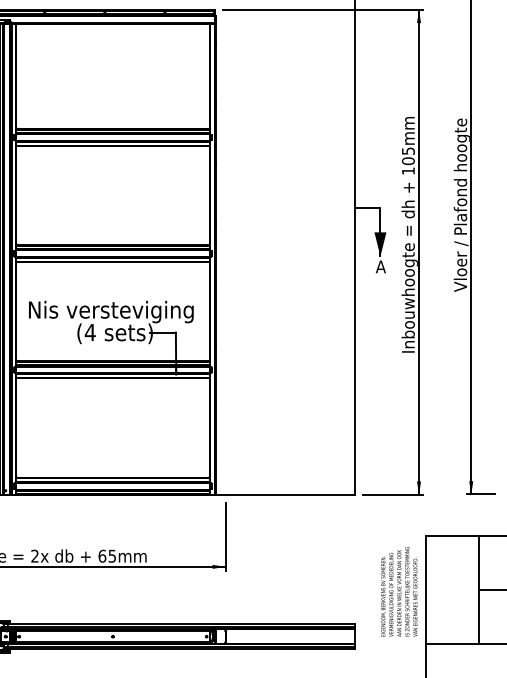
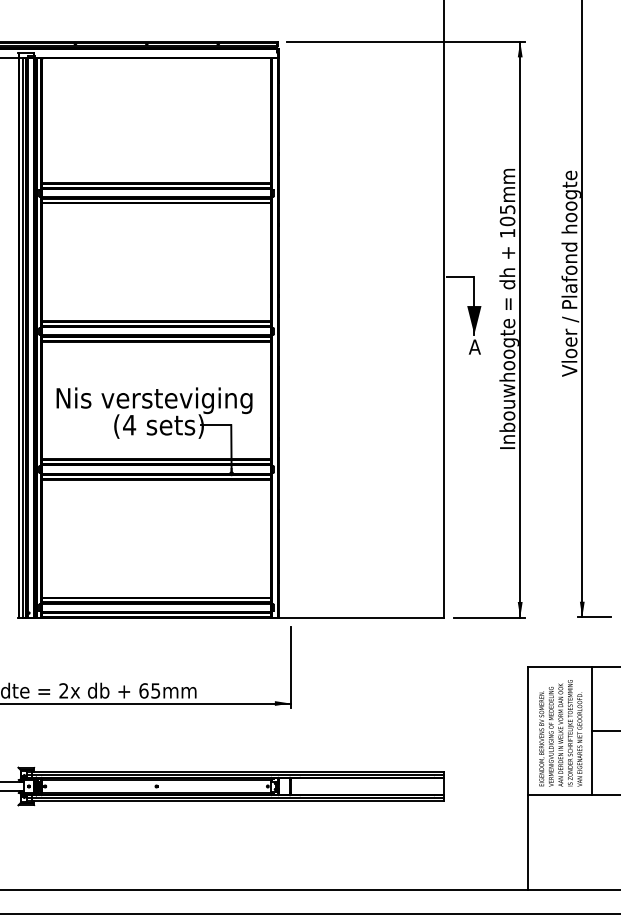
text: (399, 592) -> (560, 733), moved

